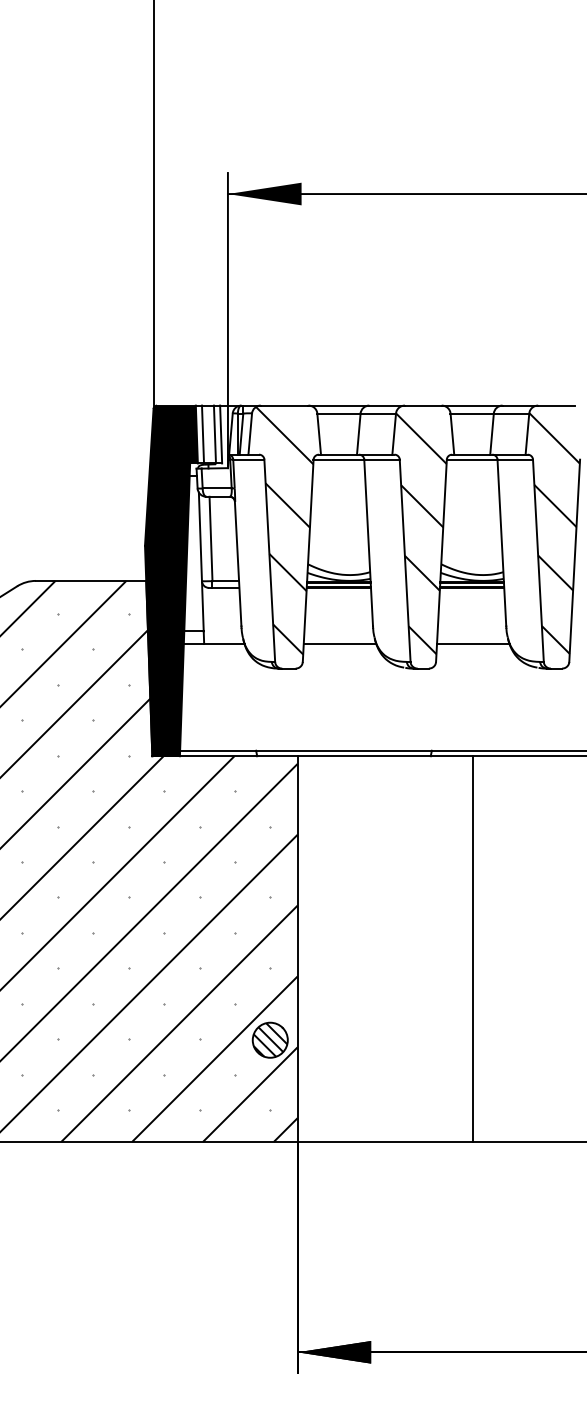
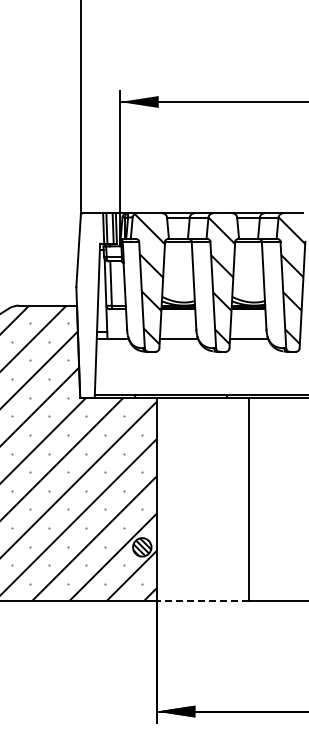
fill: (171, 580) -> (90, 305), removed
line: (384, 1141) -> (202, 600), solid -> dashed

